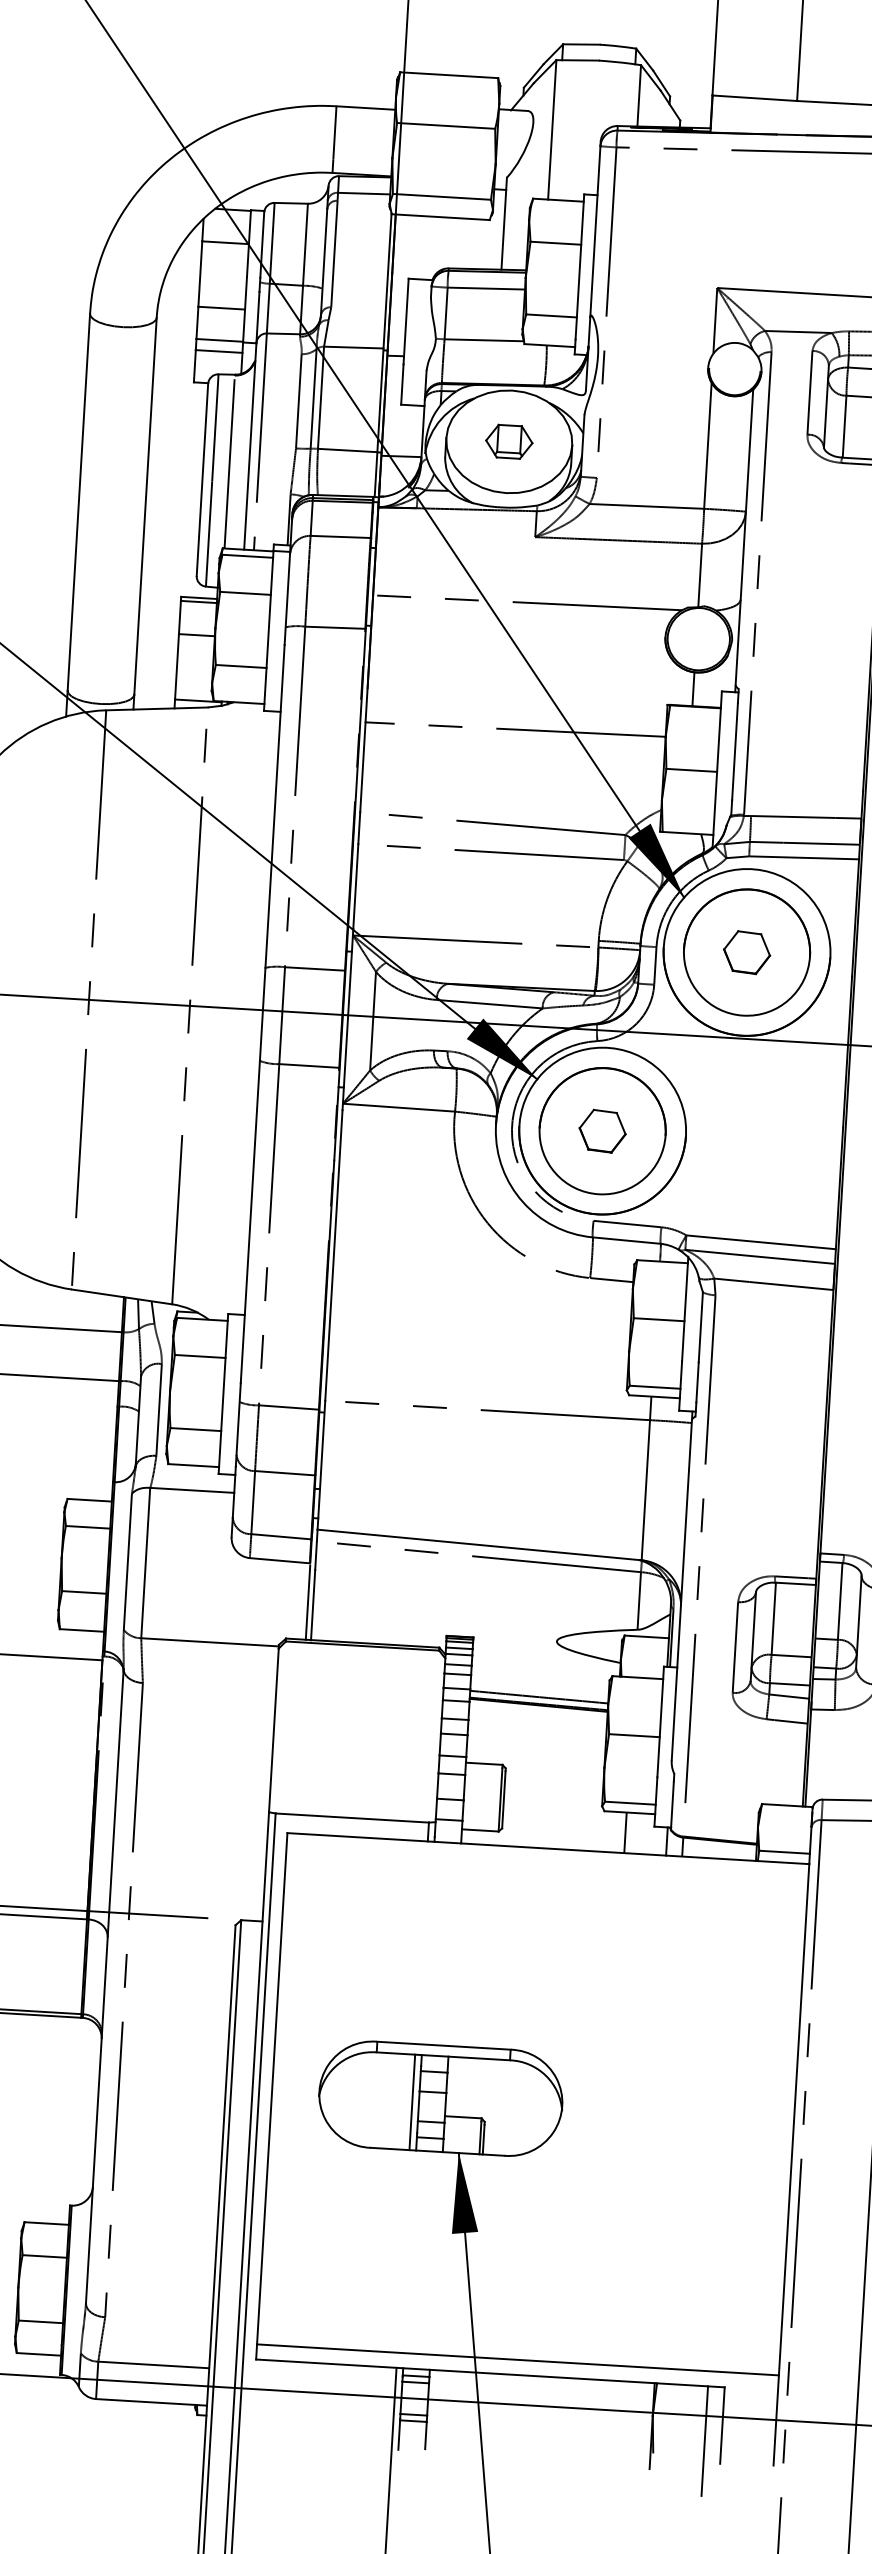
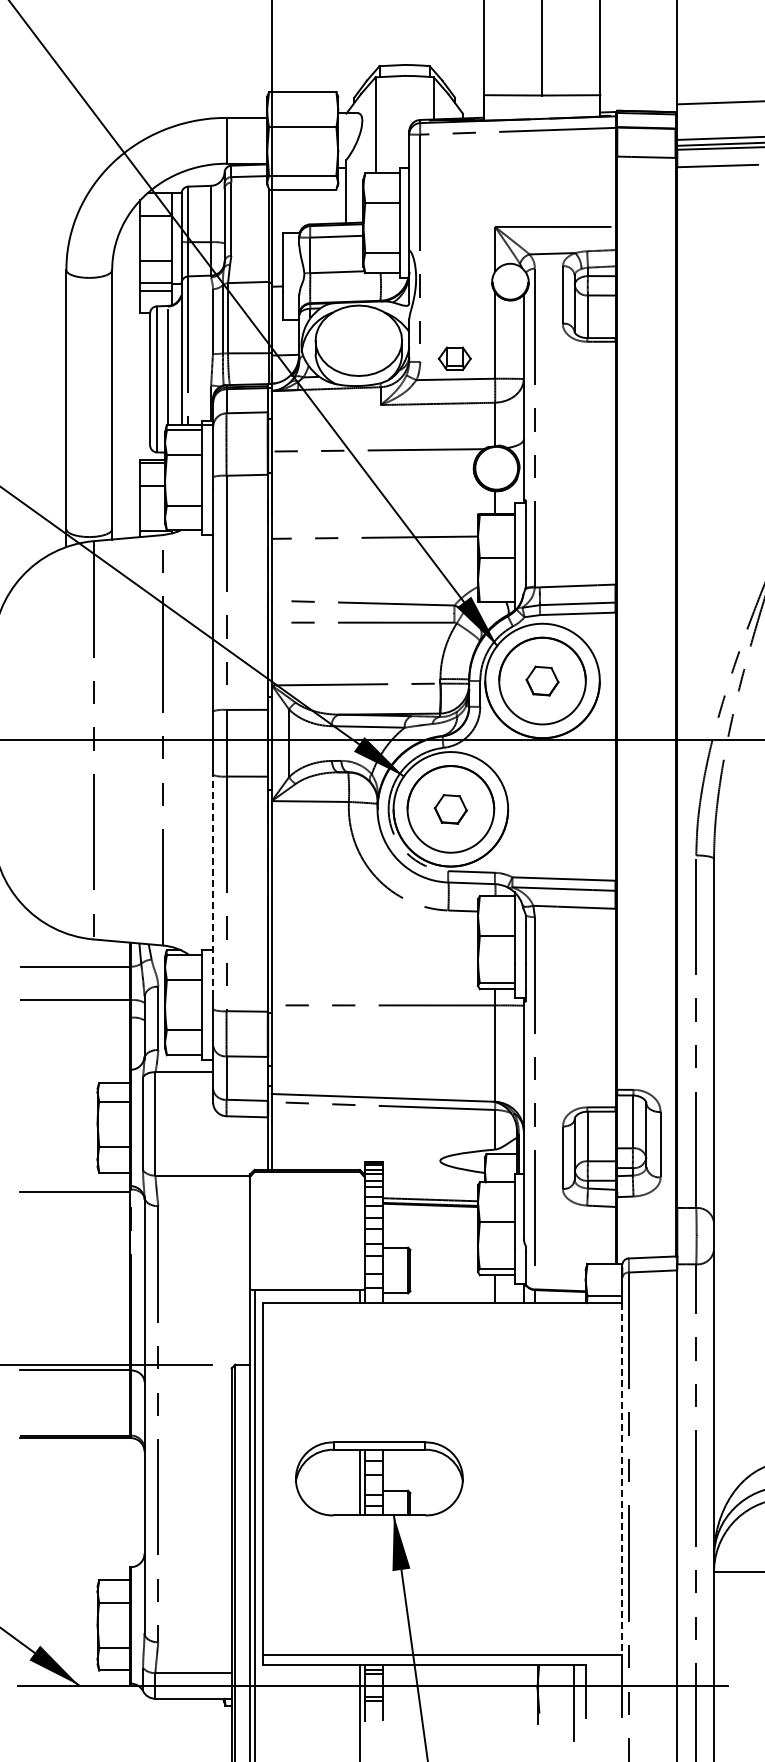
part: (508, 441) -> (454, 358), moved
line: (250, 1221) -> (213, 885), solid -> dashed
line: (794, 2119) -> (622, 1478), solid -> dashed

